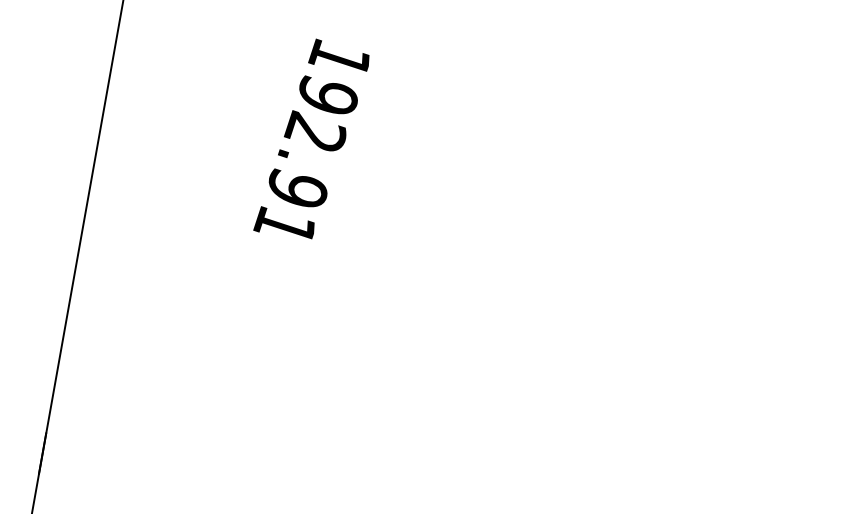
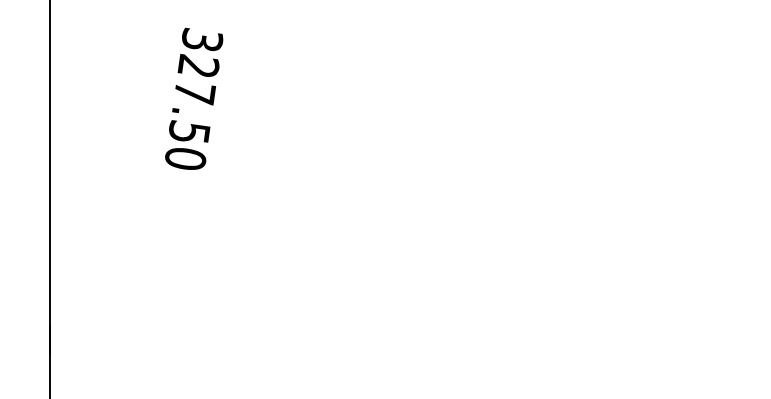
text: (312, 140) -> (193, 98), 192.91 -> 327.50

